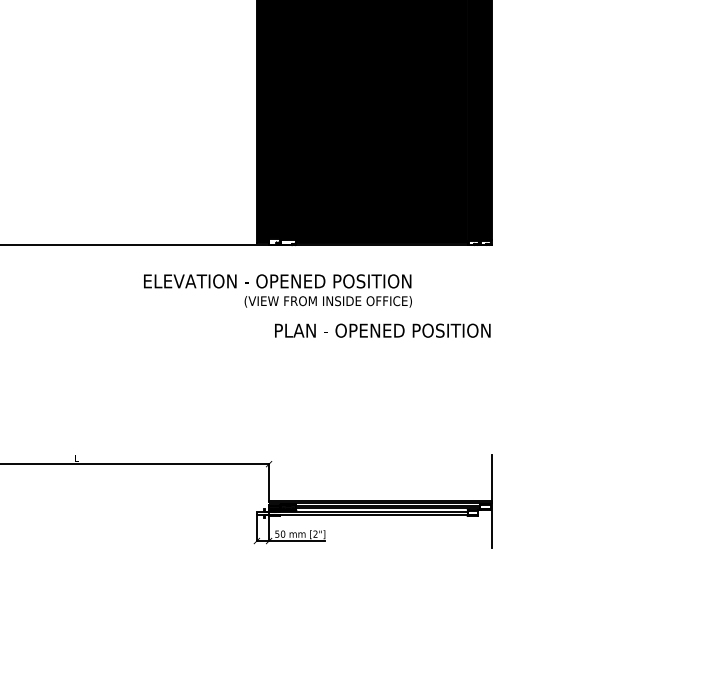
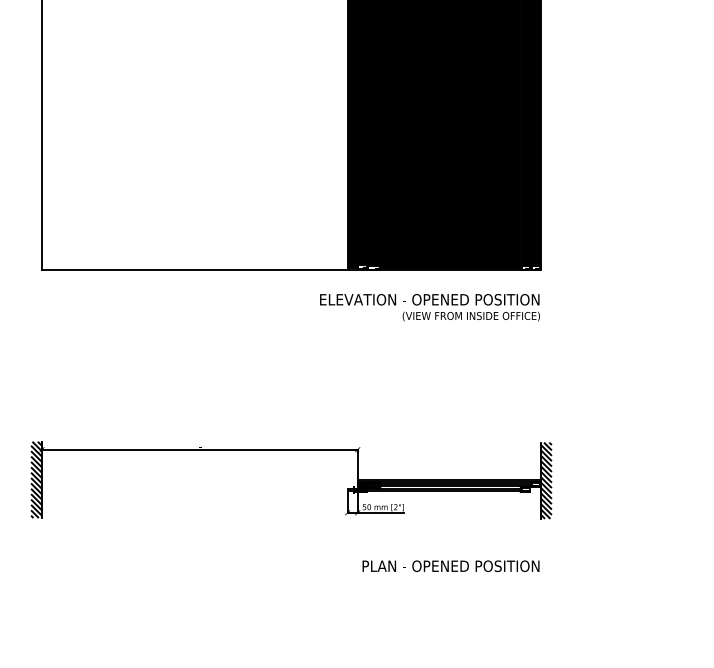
text: (277, 290) -> (429, 307), moved
text: (382, 331) -> (450, 566), moved
hatch: (497, 501) -> (545, 480), added

